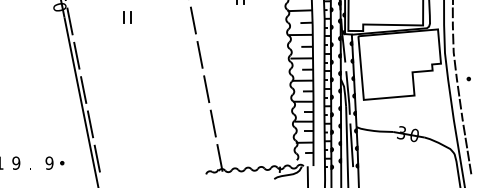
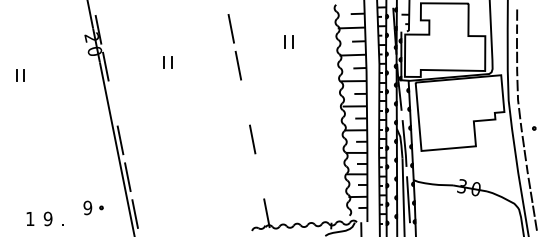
line: (200, 54) -> (245, 102), removed
line: (76, 55) -> (112, 103), removed
line: (213, 123) -> (259, 176), removed
part: (54, 162) -> (93, 207), moved

